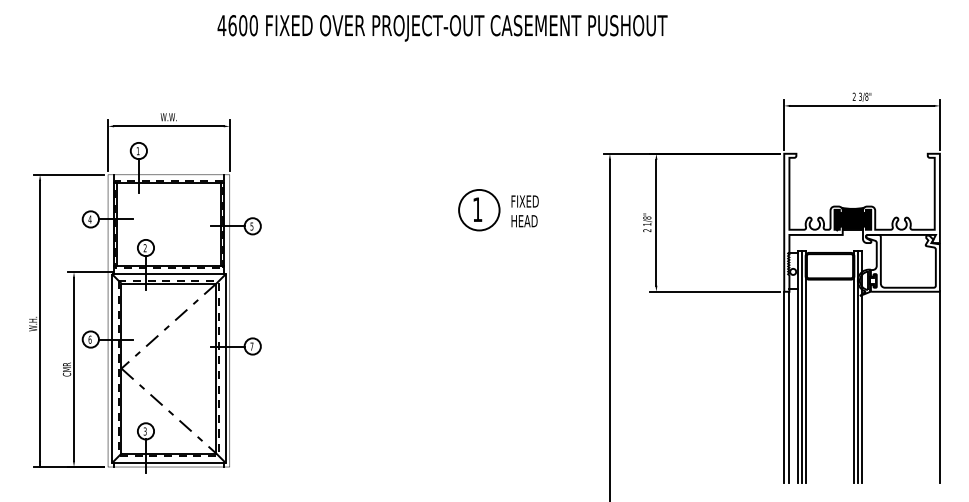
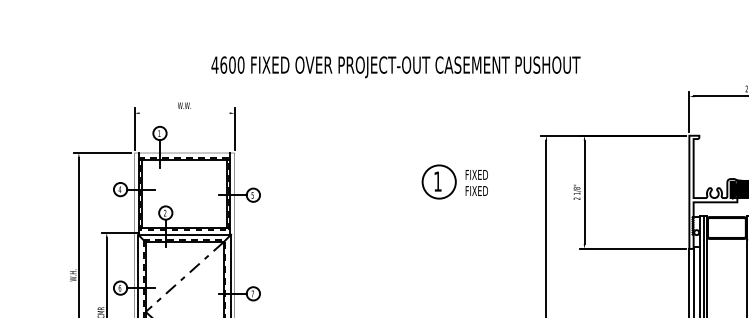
text: (442, 28) -> (395, 67), moved
line: (168, 126) -> (184, 113), removed
text: (525, 221) -> (477, 191), HEAD -> FIXED

